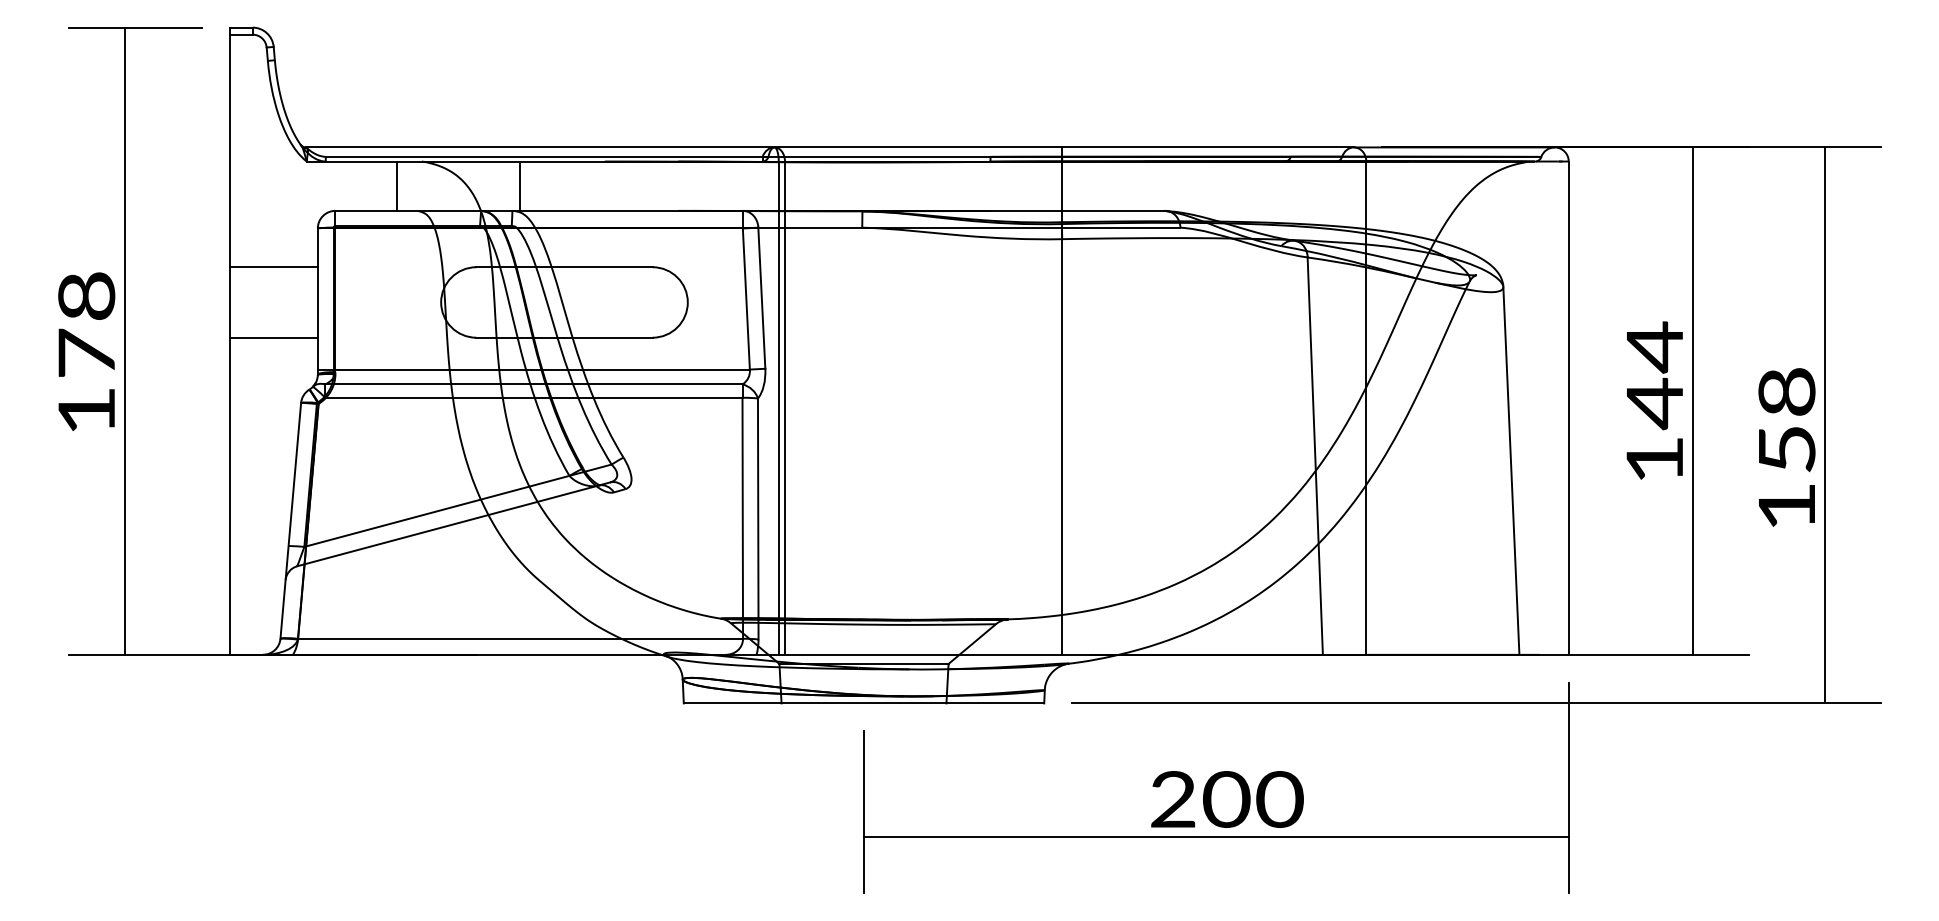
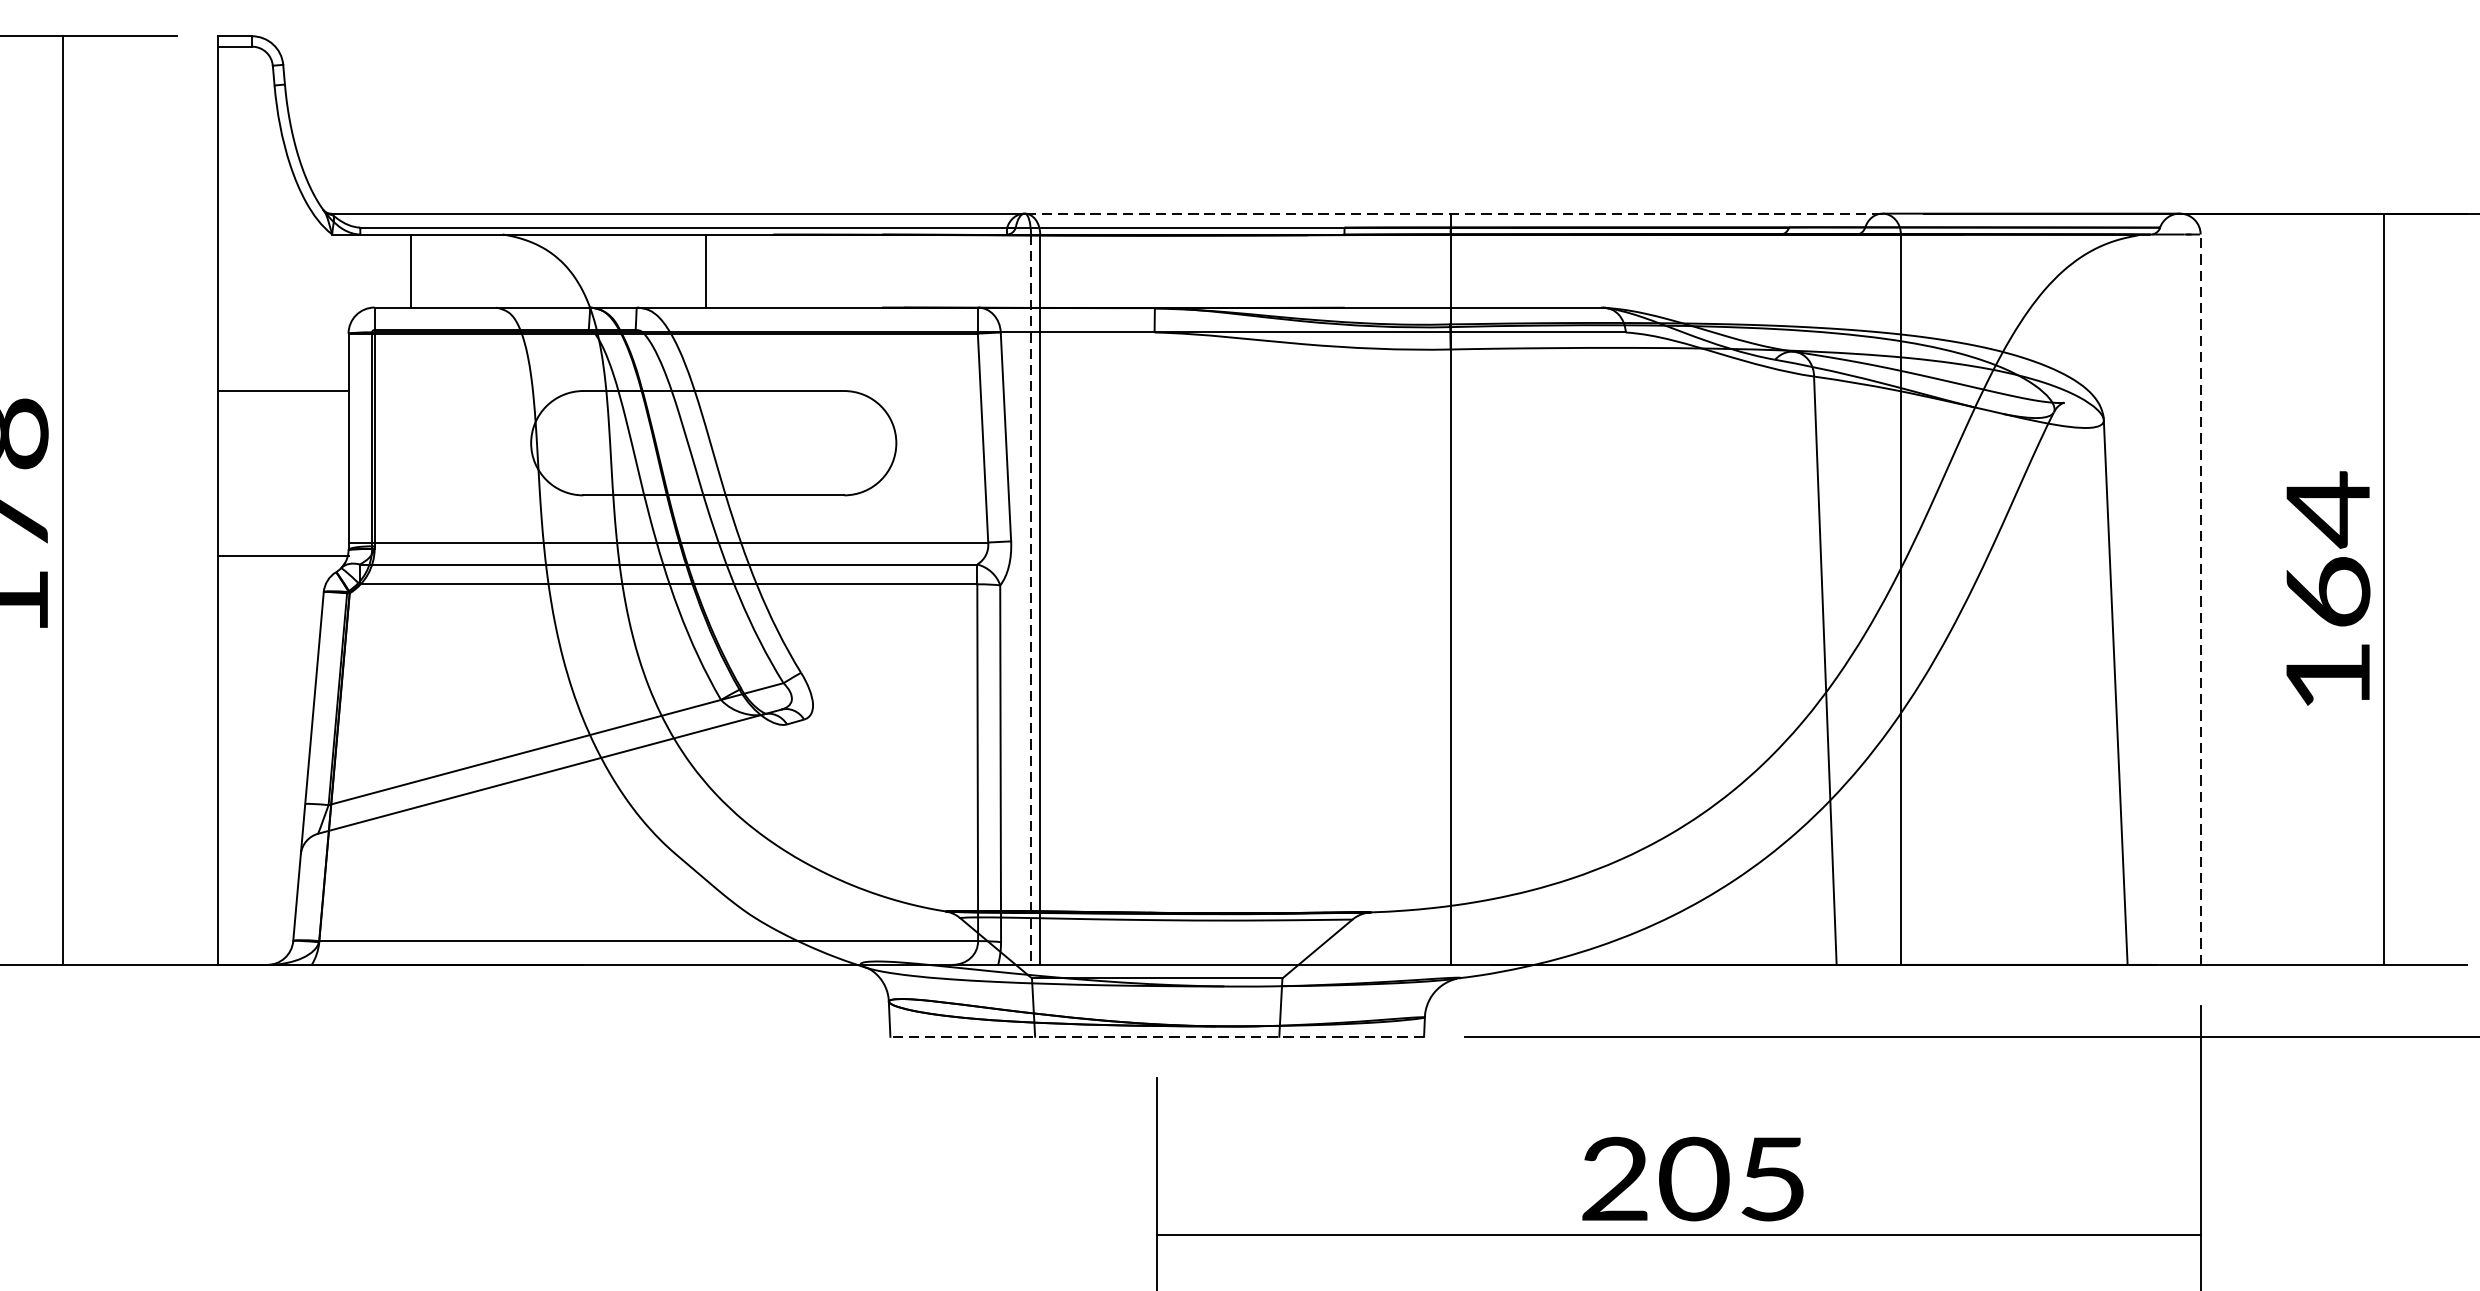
line: (1064, 147) -> (1454, 213), solid -> dashed
line: (397, 185) -> (411, 270), moved
line: (520, 185) -> (706, 270), moved
line: (273, 337) -> (282, 555), moved
text: (1655, 403) -> (2329, 592), 144 -> 164
line: (778, 408) -> (1030, 600), solid -> dashed
line: (1568, 408) -> (2200, 600), solid -> dashed
line: (863, 703) -> (1156, 1036), solid -> dashed
text: (1279, 799) -> (1772, 1179), 200 -> 205

